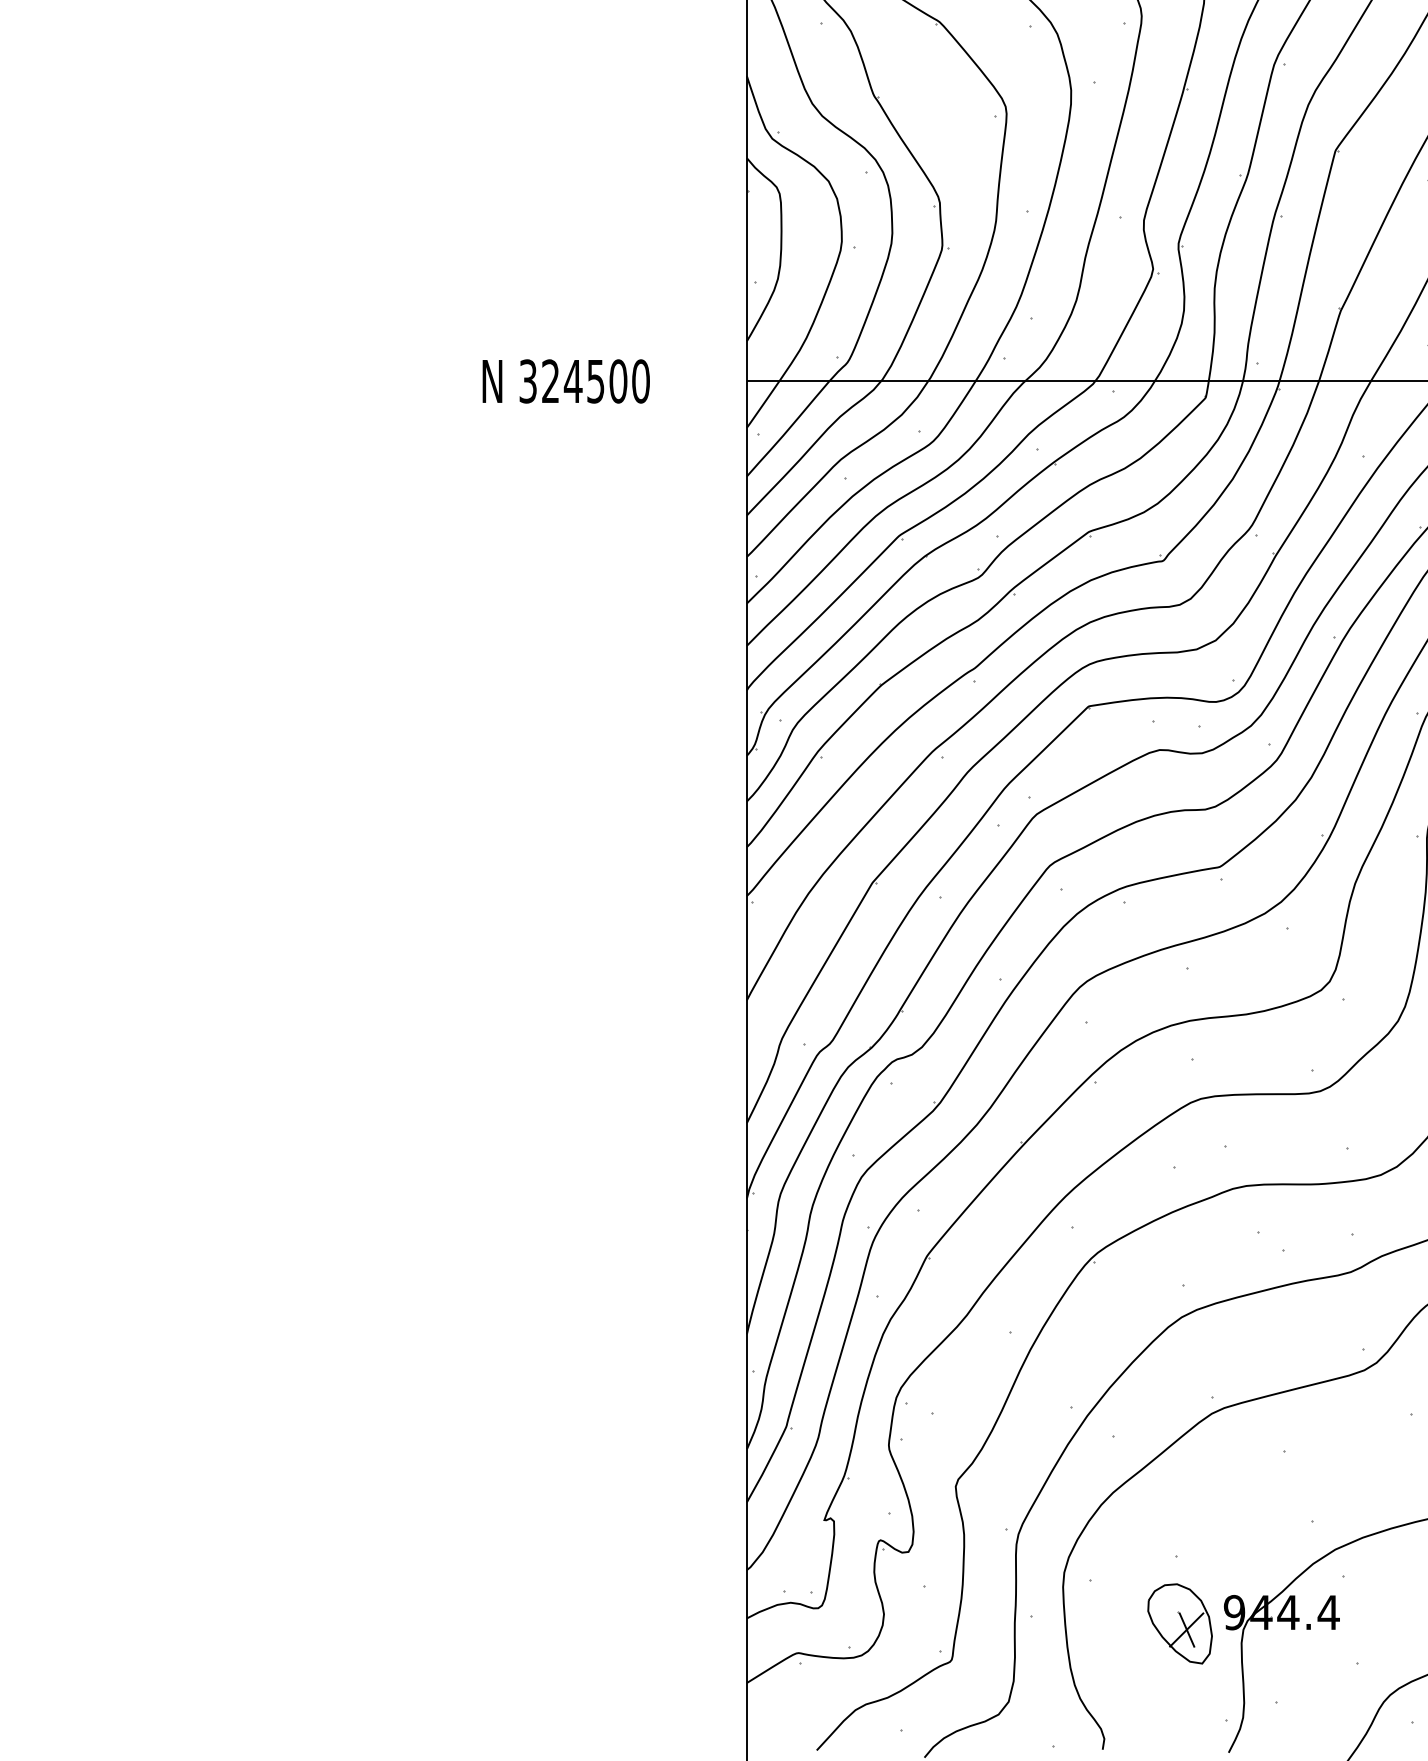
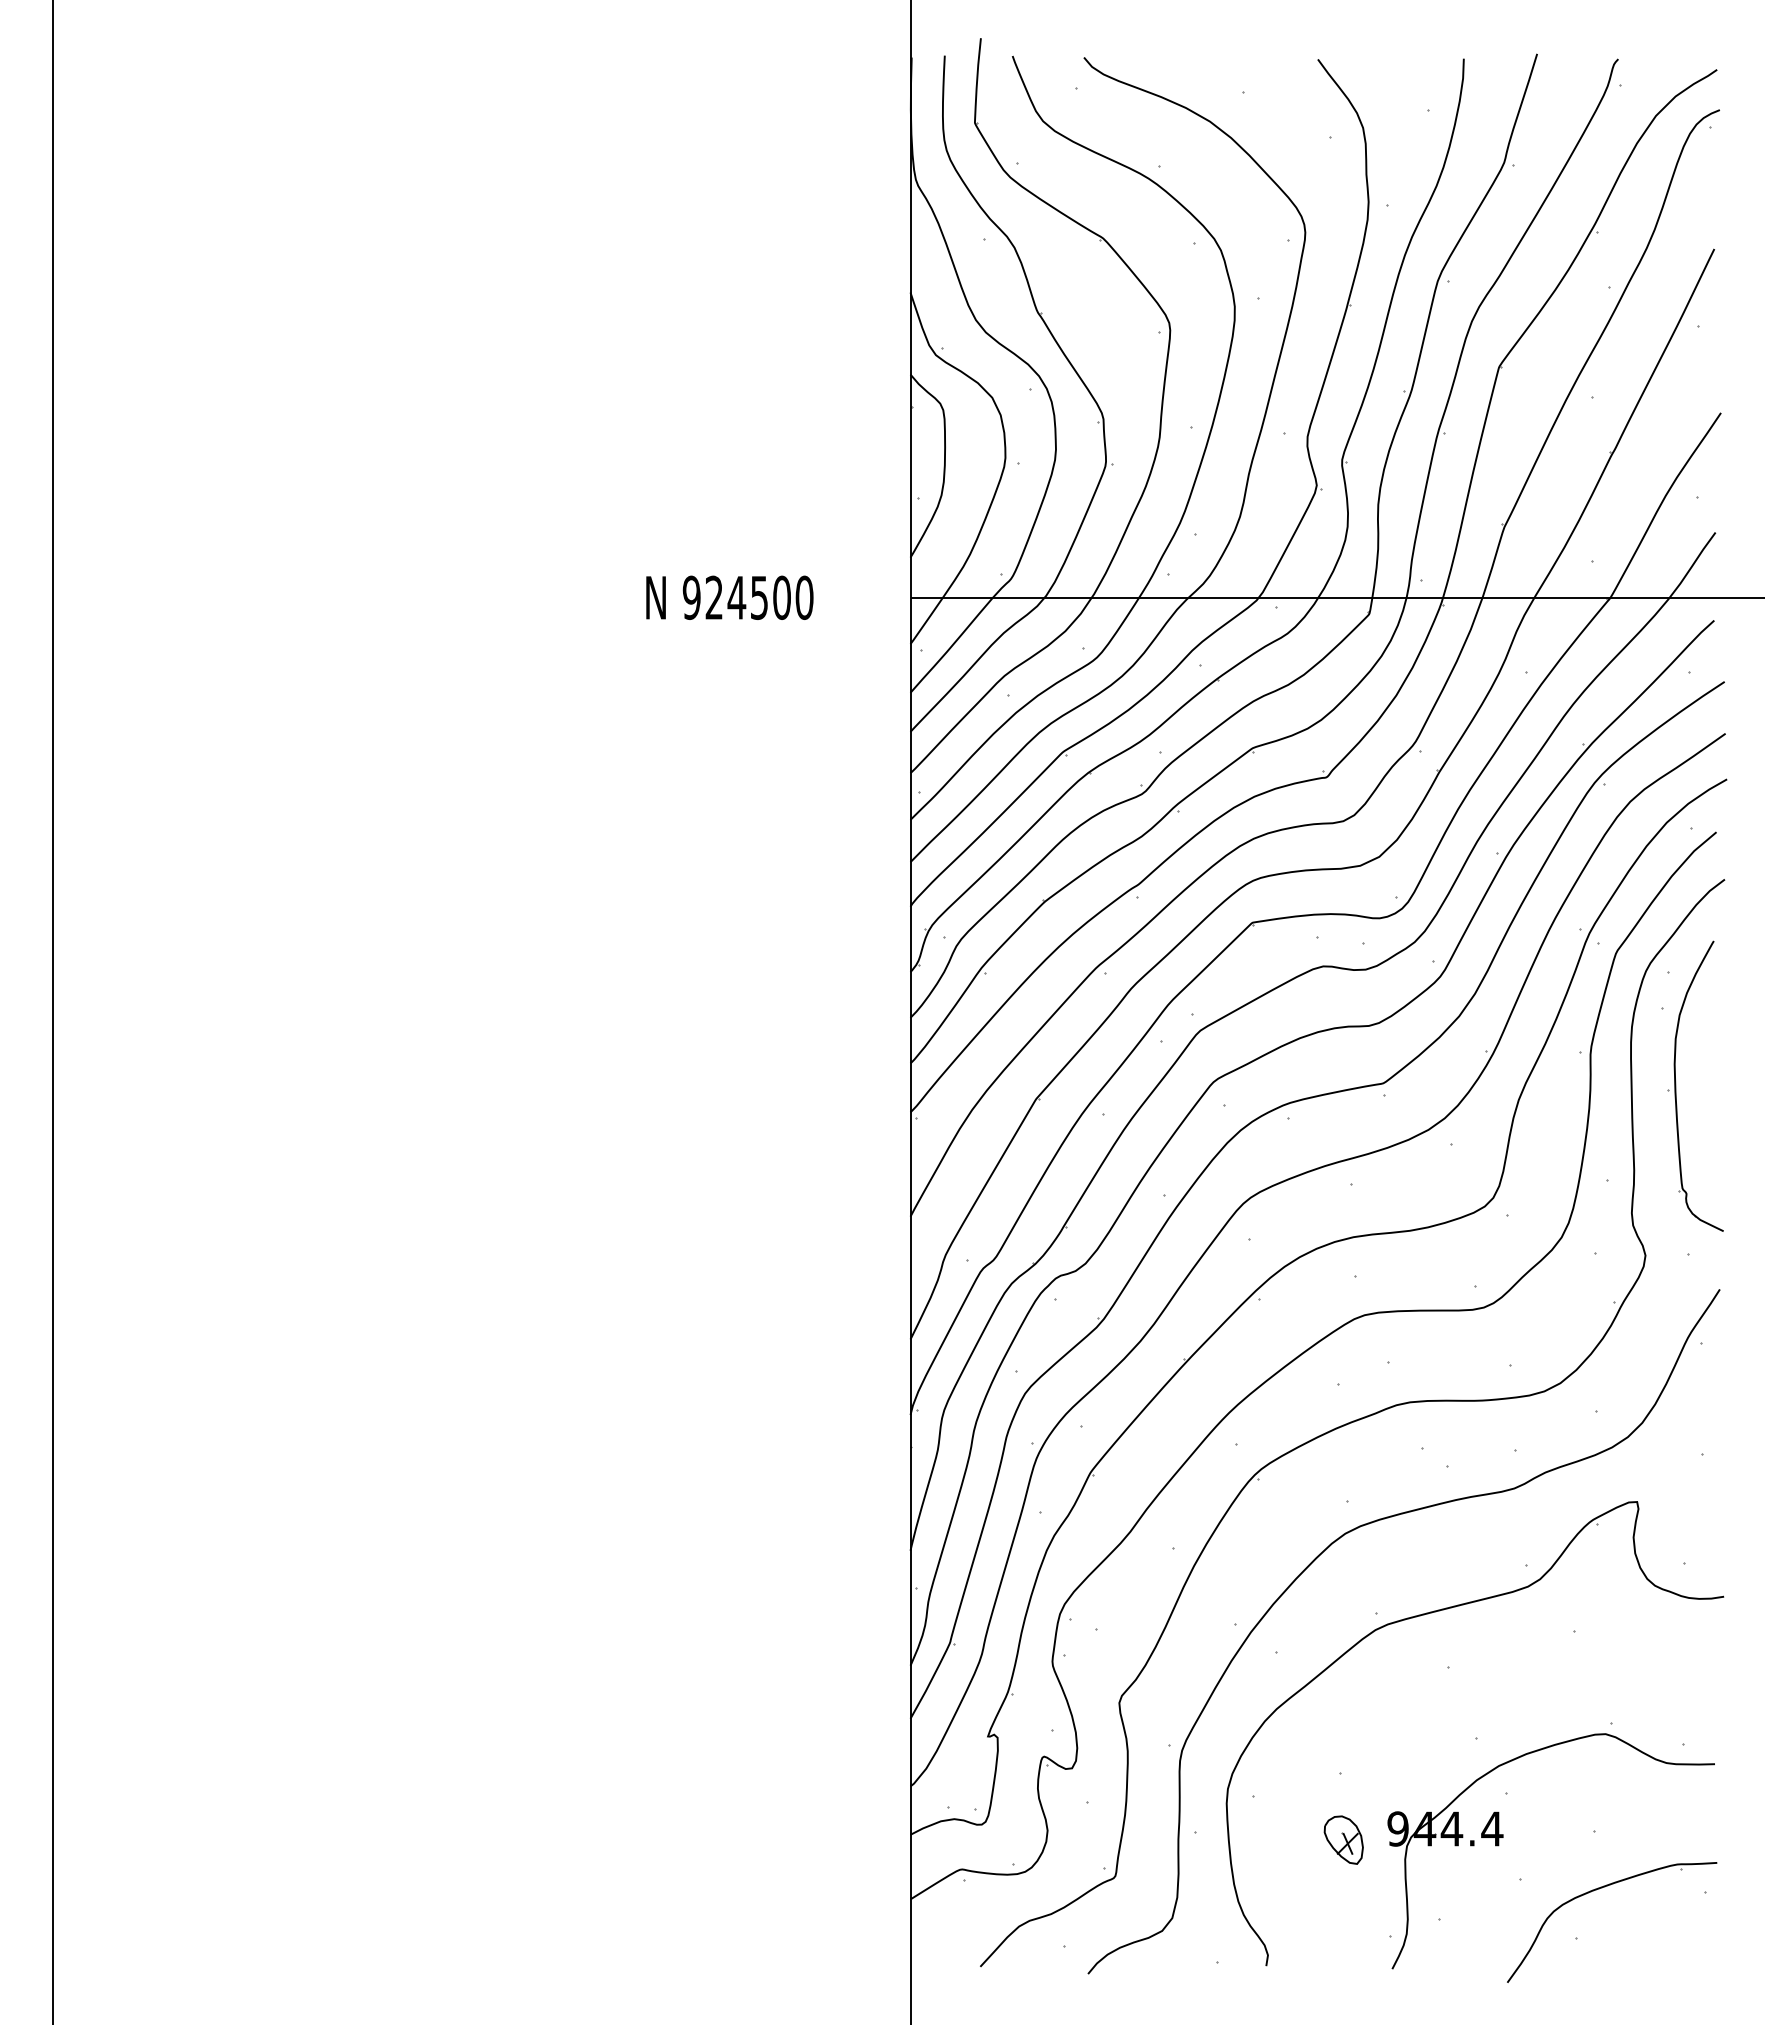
text: (527, 381) -> (691, 597), 324500 -> 924500
part: (1179, 1623) -> (1343, 1839), size x0.6

